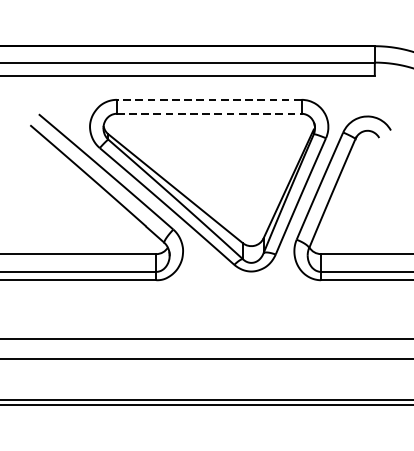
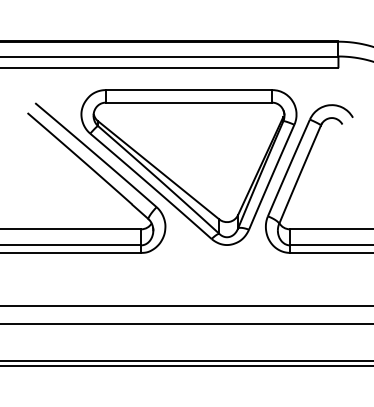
line: (208, 100) -> (188, 90), dashed -> solid
line: (209, 113) -> (189, 102), dashed -> solid

